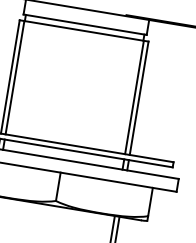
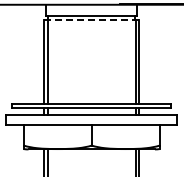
line: (85, 31) -> (92, 20), solid -> dashed

